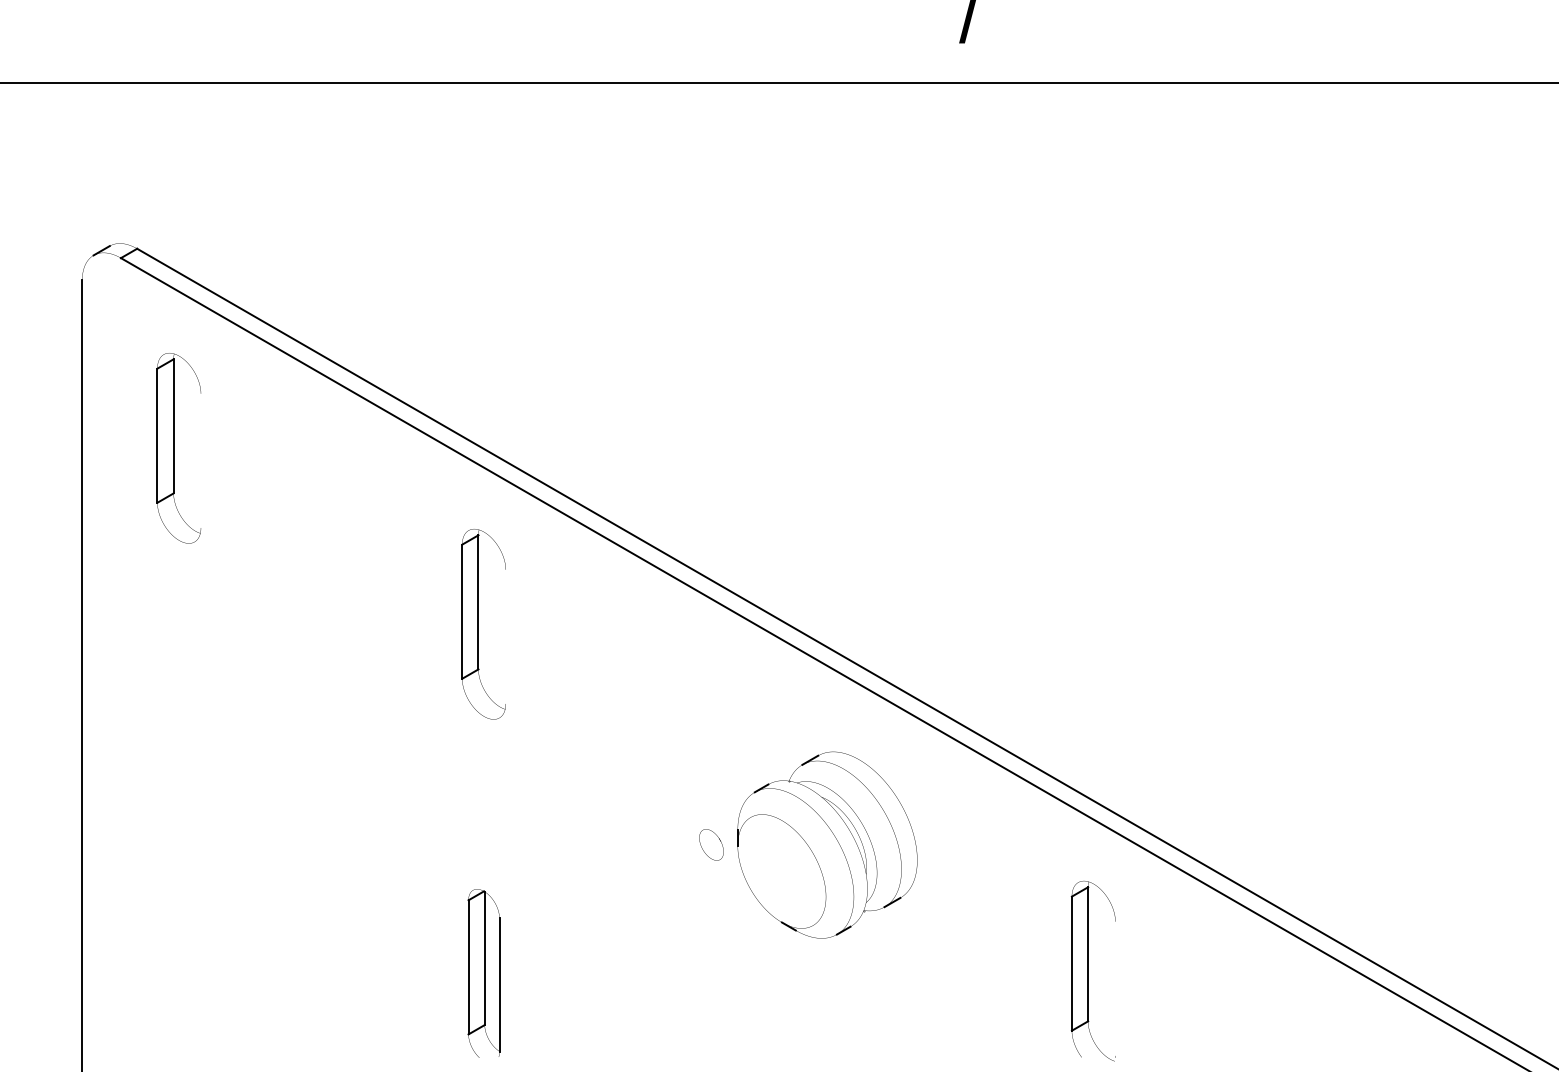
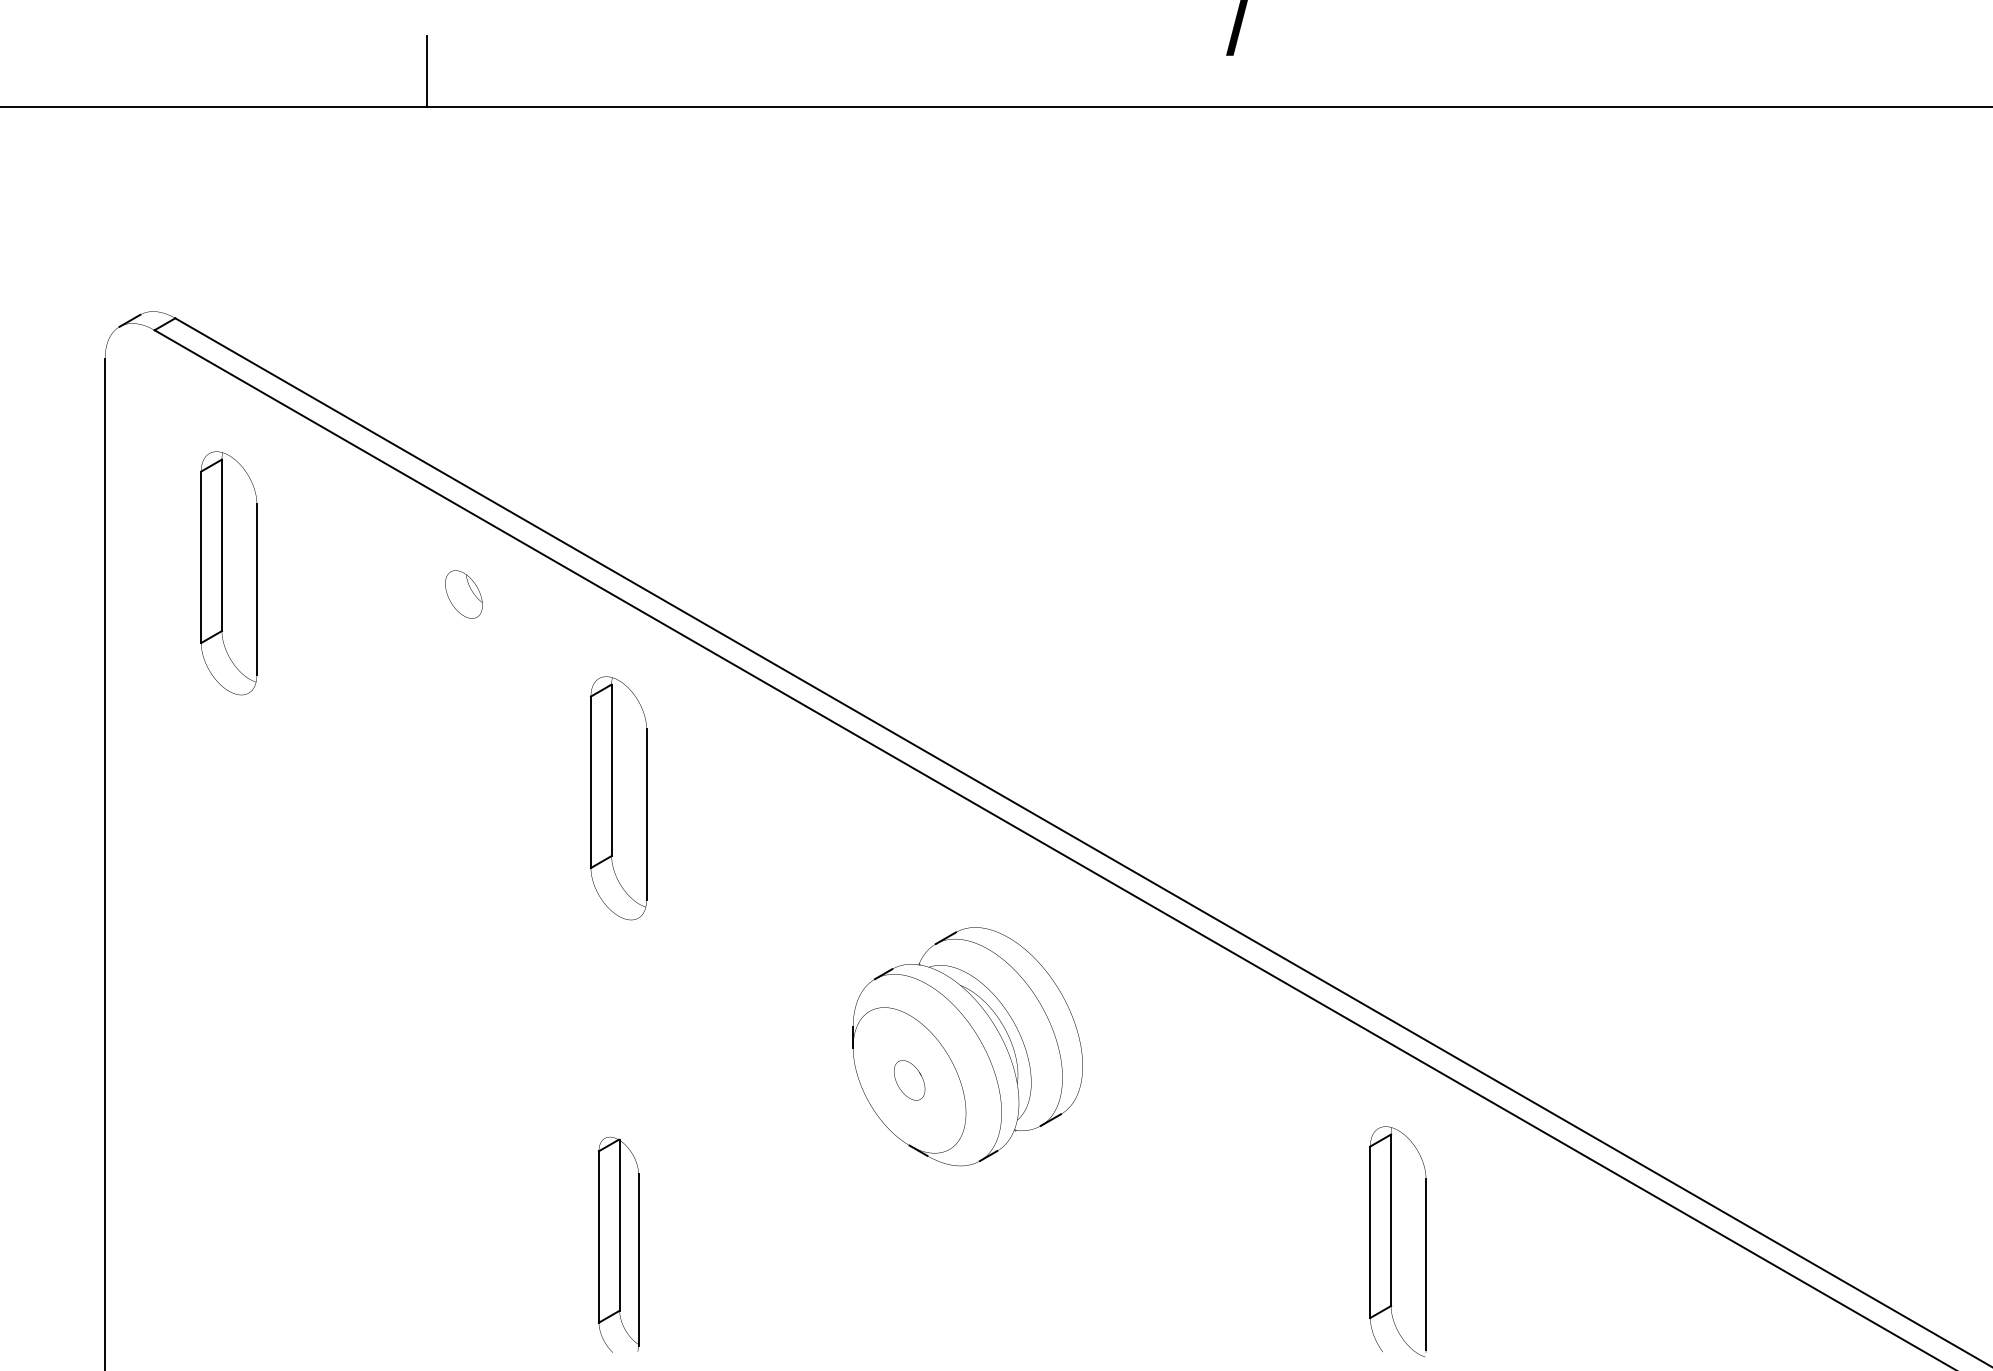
line: (333, 54) -> (426, 70), added
line: (200, 460) -> (256, 589), added
part: (362, 464) -> (463, 594), added
line: (505, 636) -> (646, 814), added
part: (827, 844) -> (967, 1046), moved
line: (1115, 988) -> (1426, 1264), added

